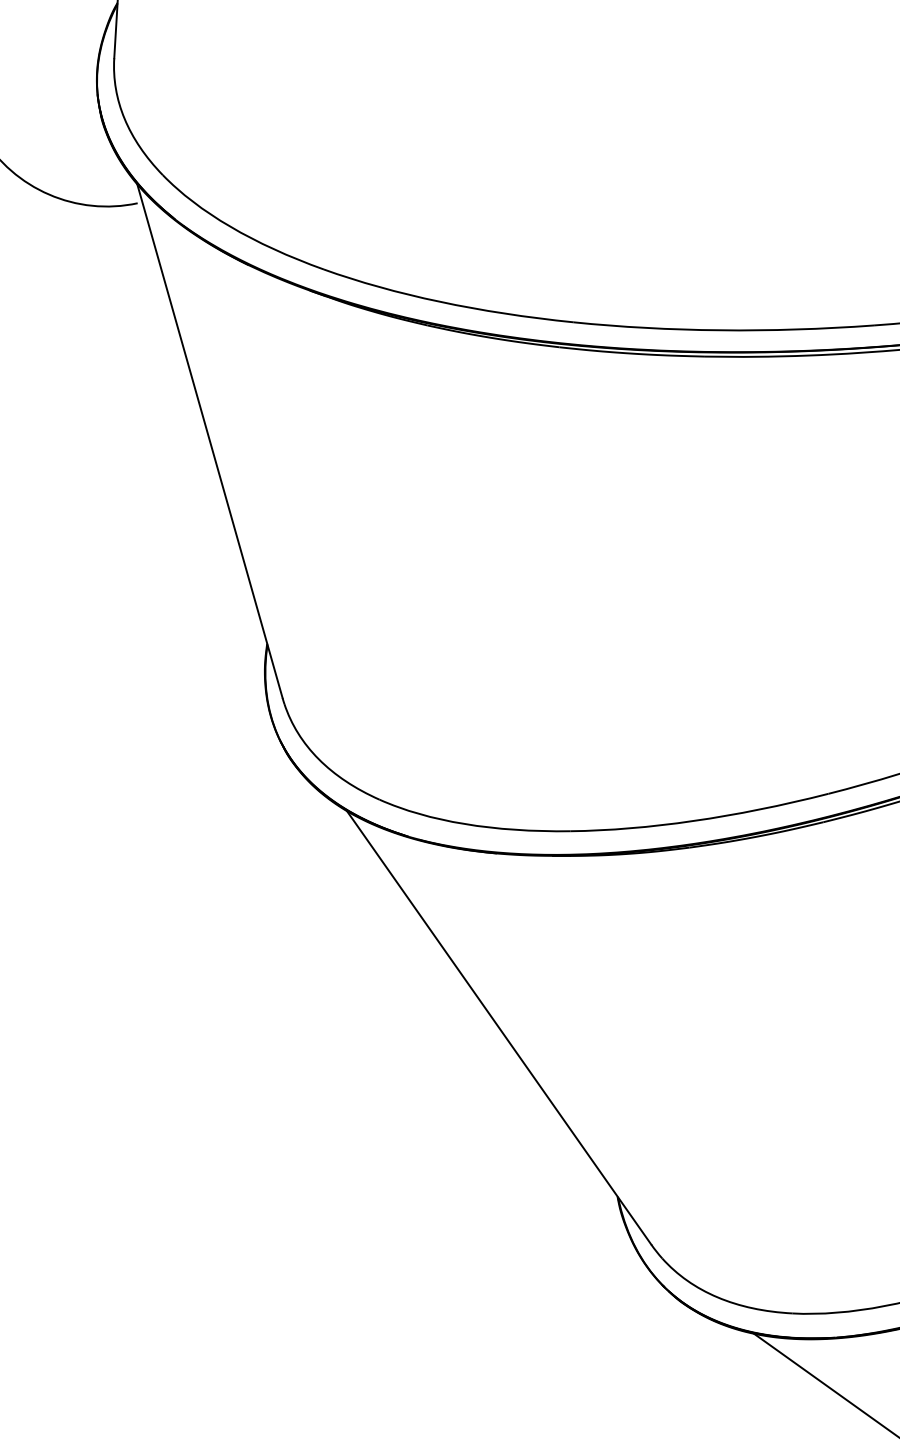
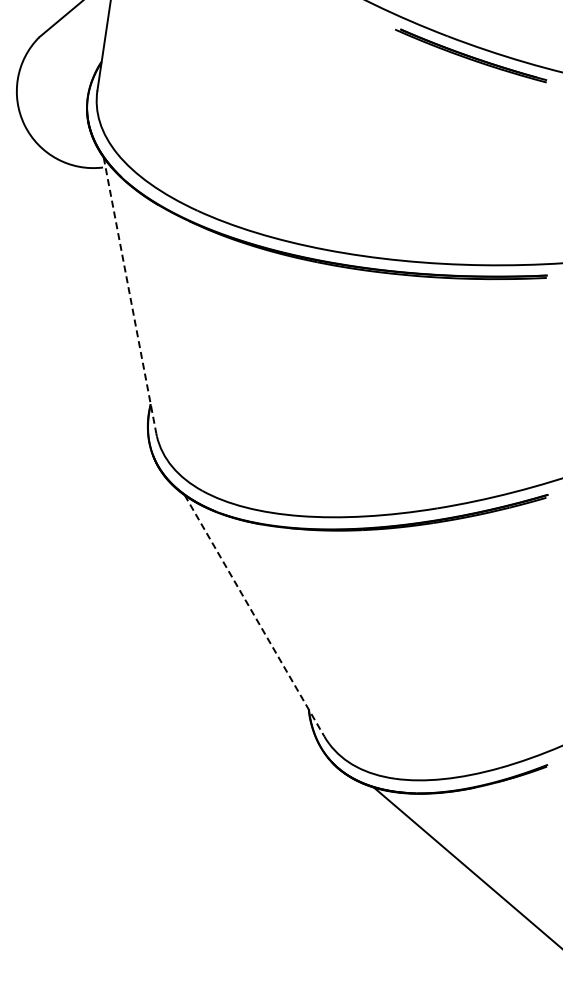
line: (210, 441) -> (130, 295), solid -> dashed
line: (499, 1029) -> (254, 616), solid -> dashed

